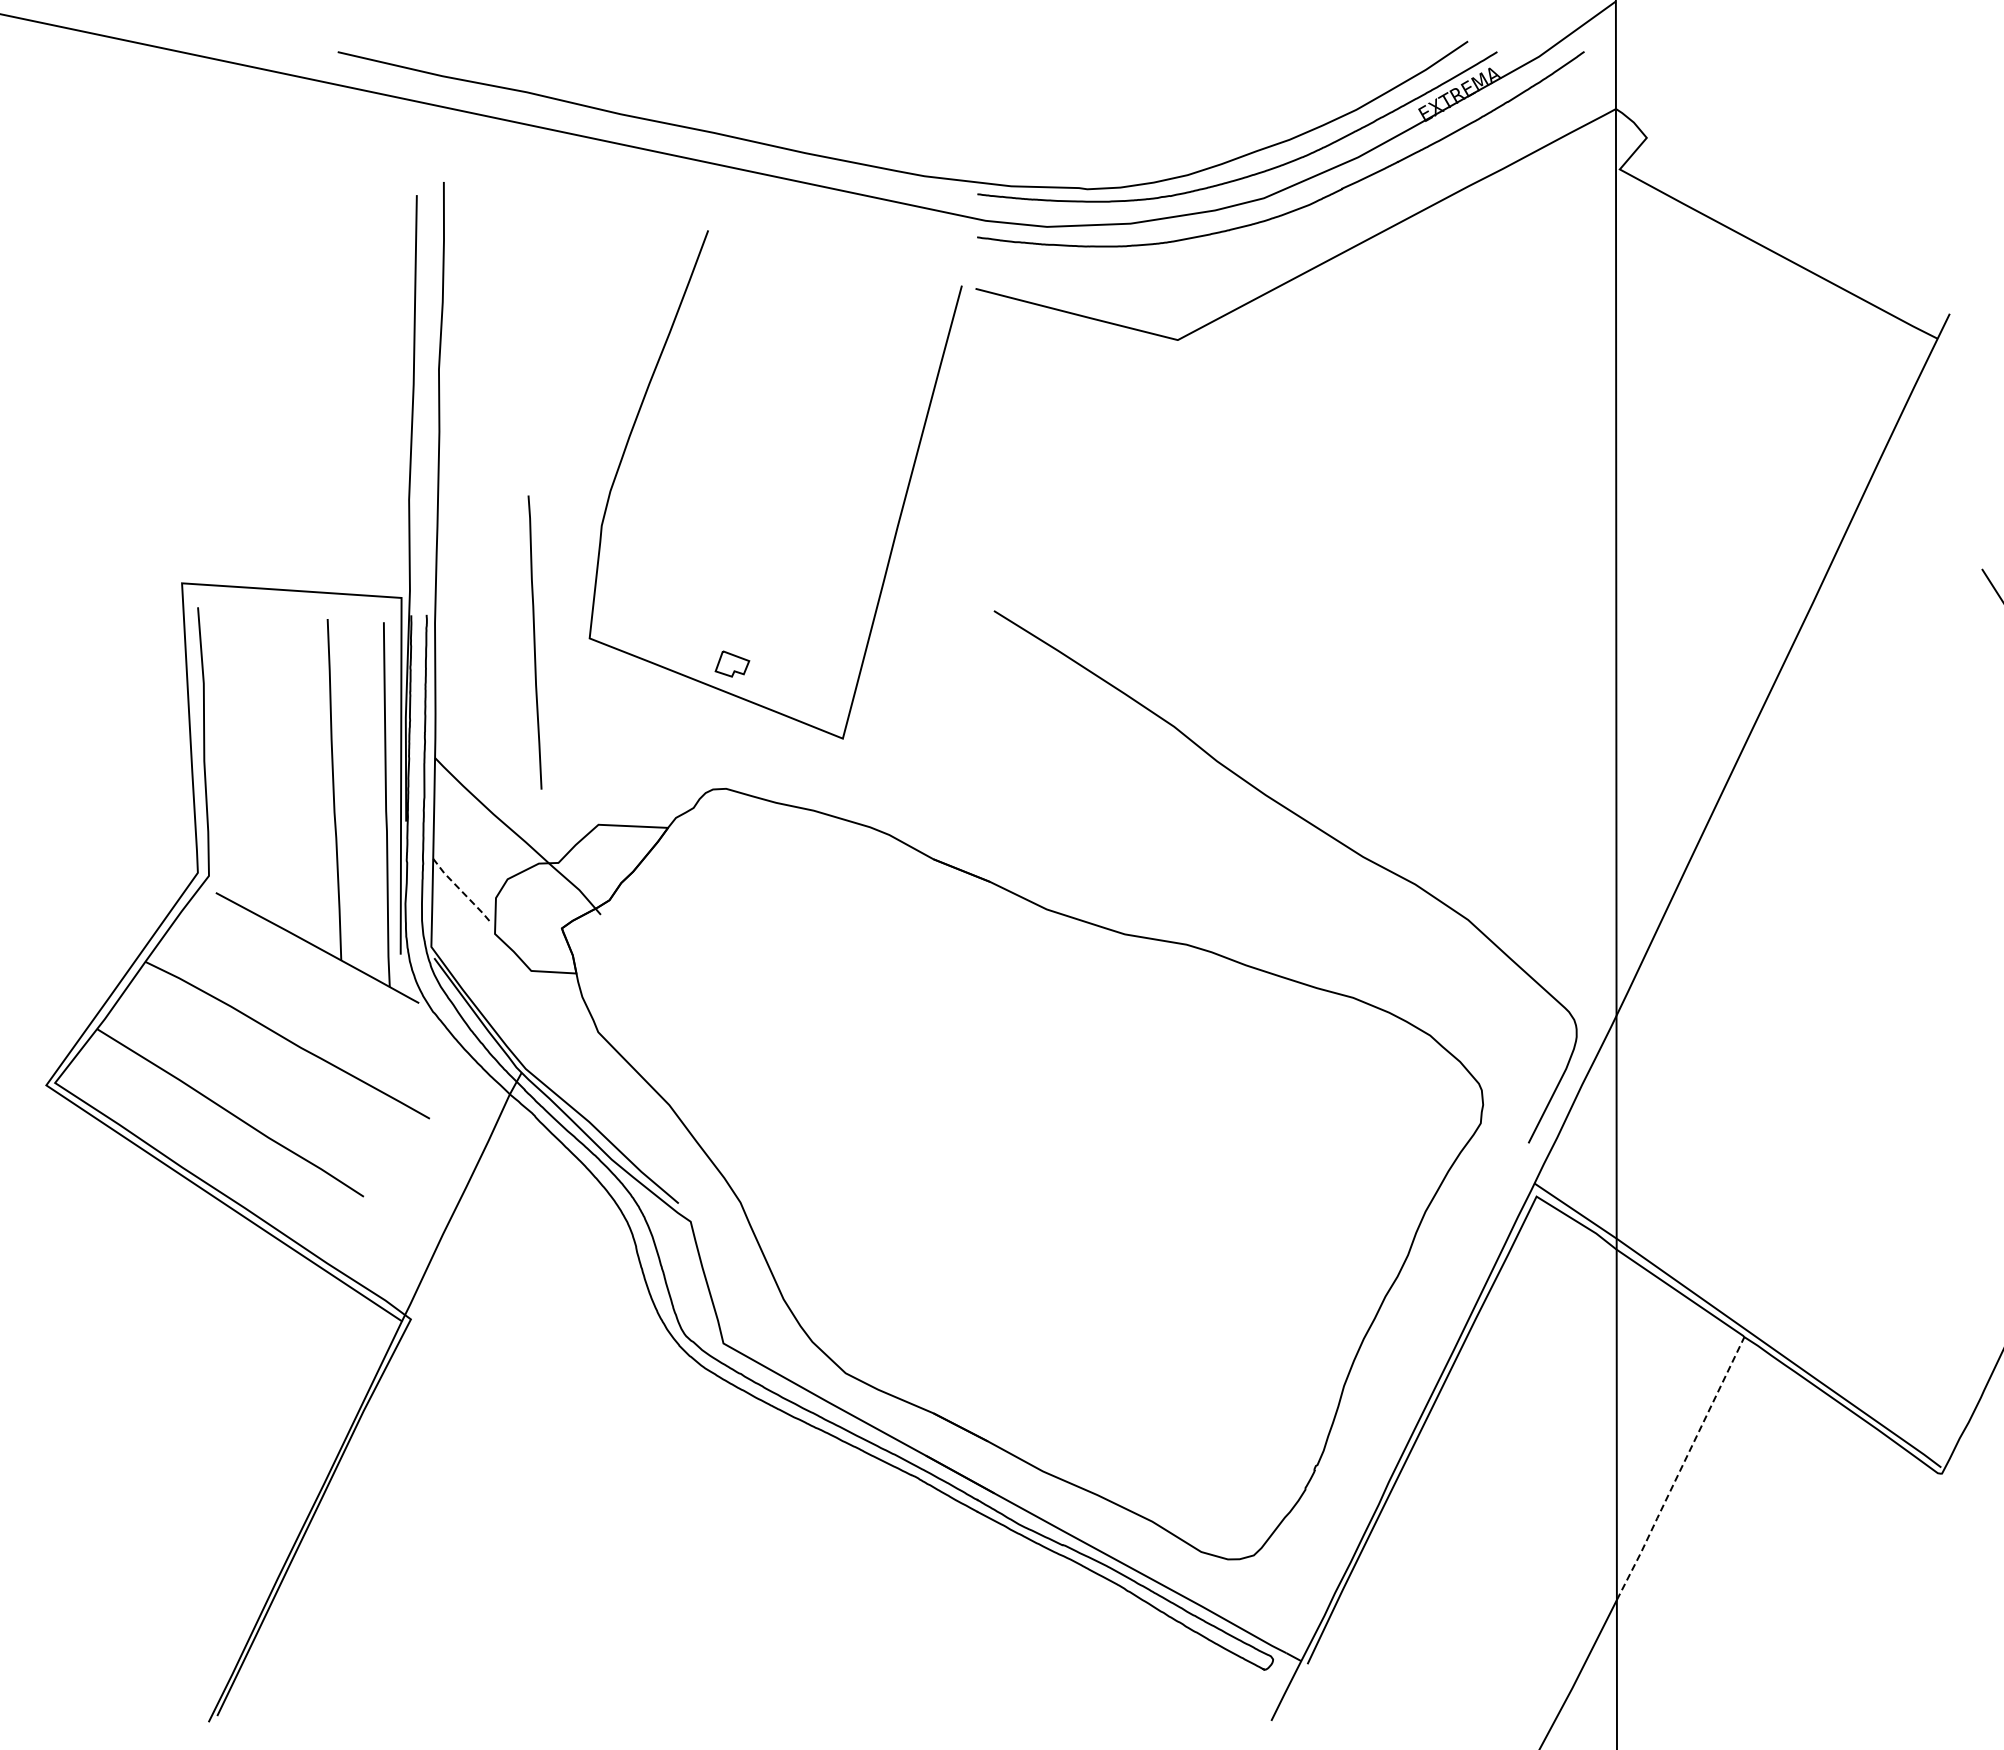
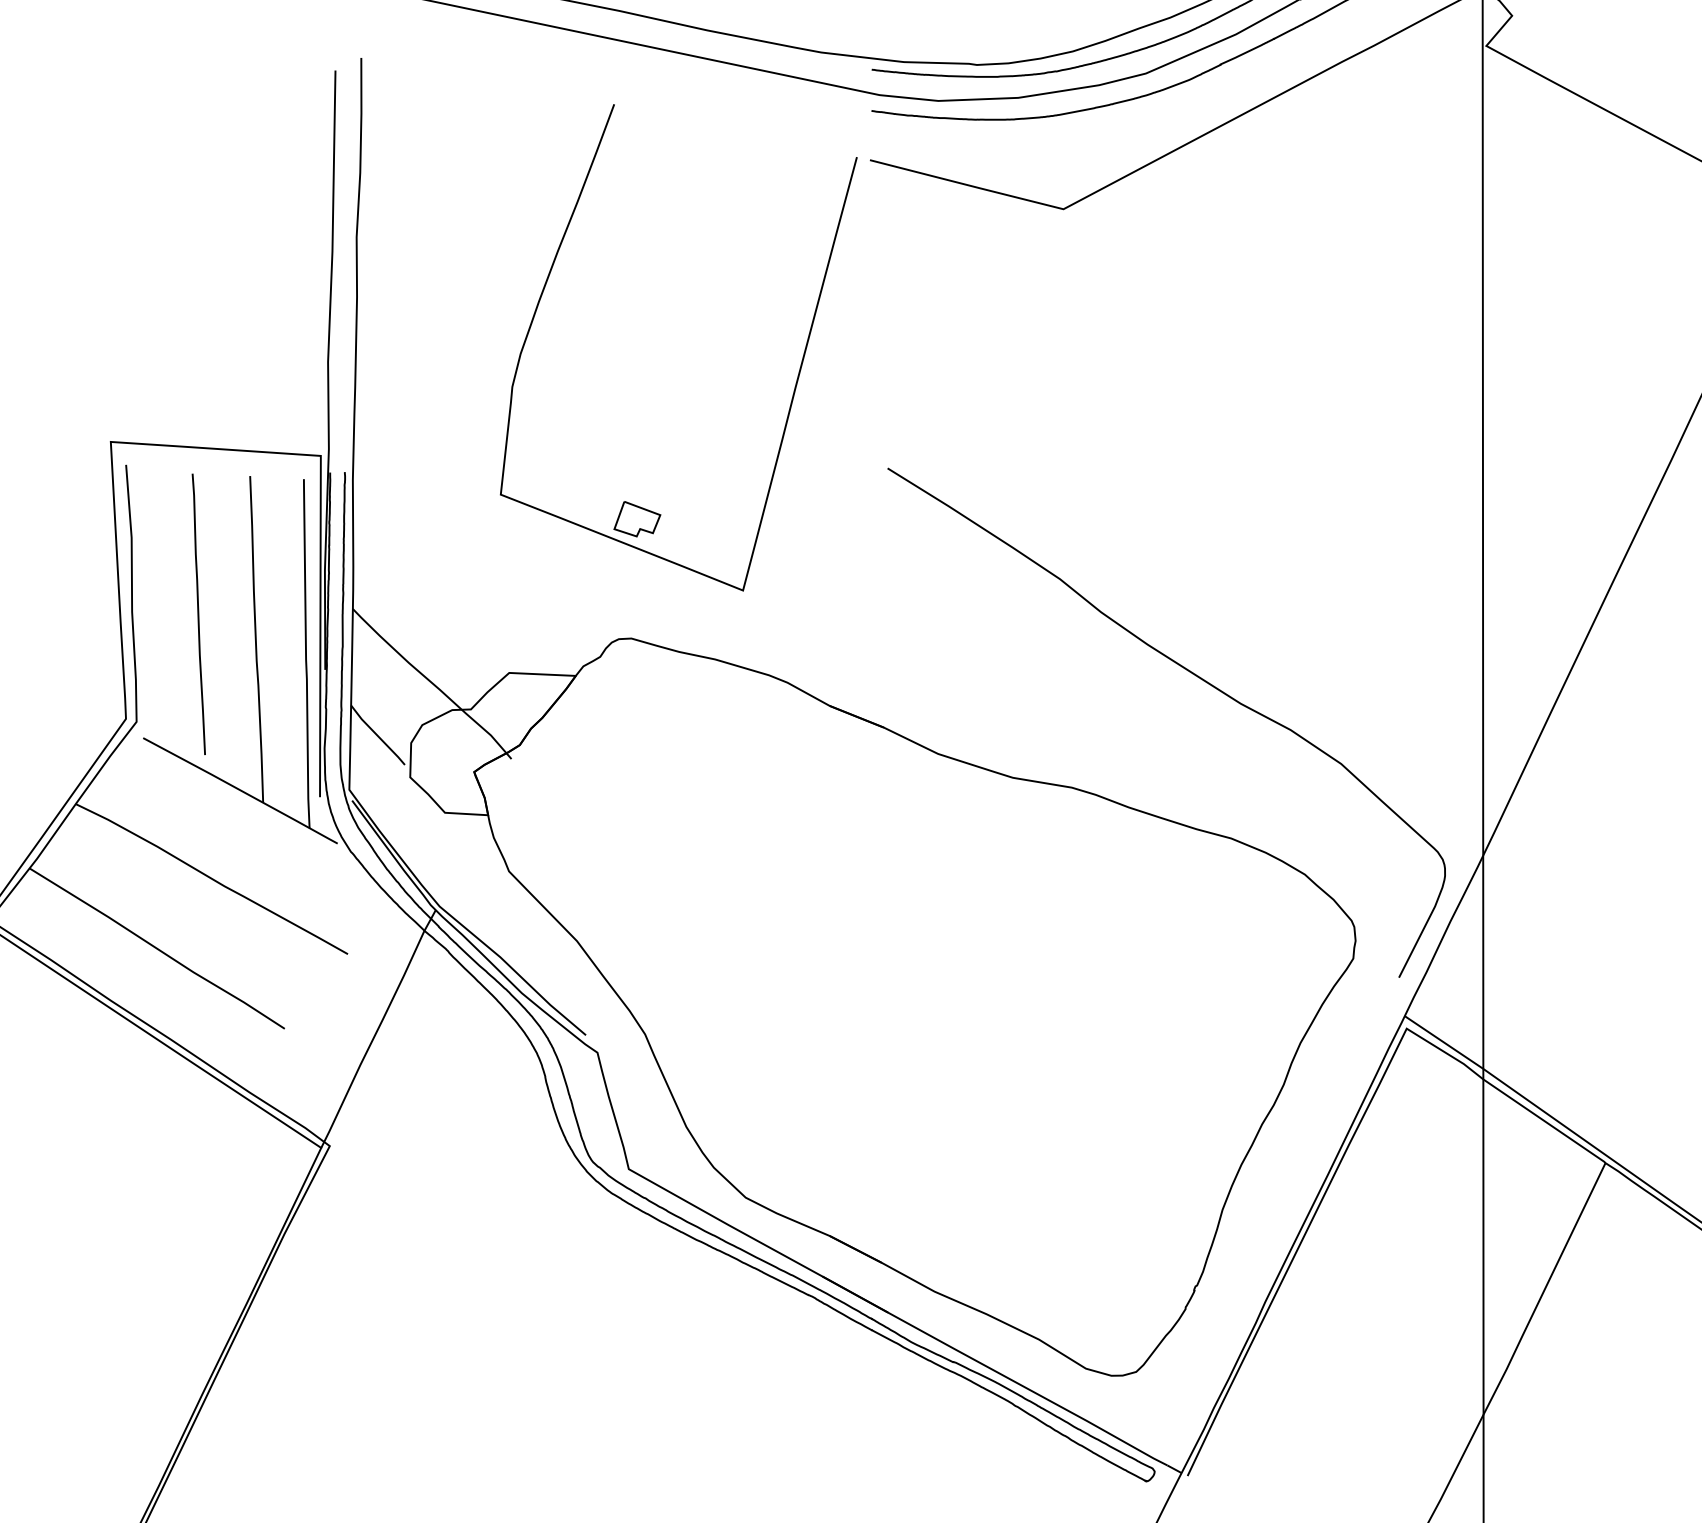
curve: (534, 642) -> (198, 614), moved
part: (732, 663) -> (637, 518), size x1.43
line: (460, 889) -> (377, 734), dashed -> solid
line: (1680, 1469) -> (1544, 1289), dashed -> solid

